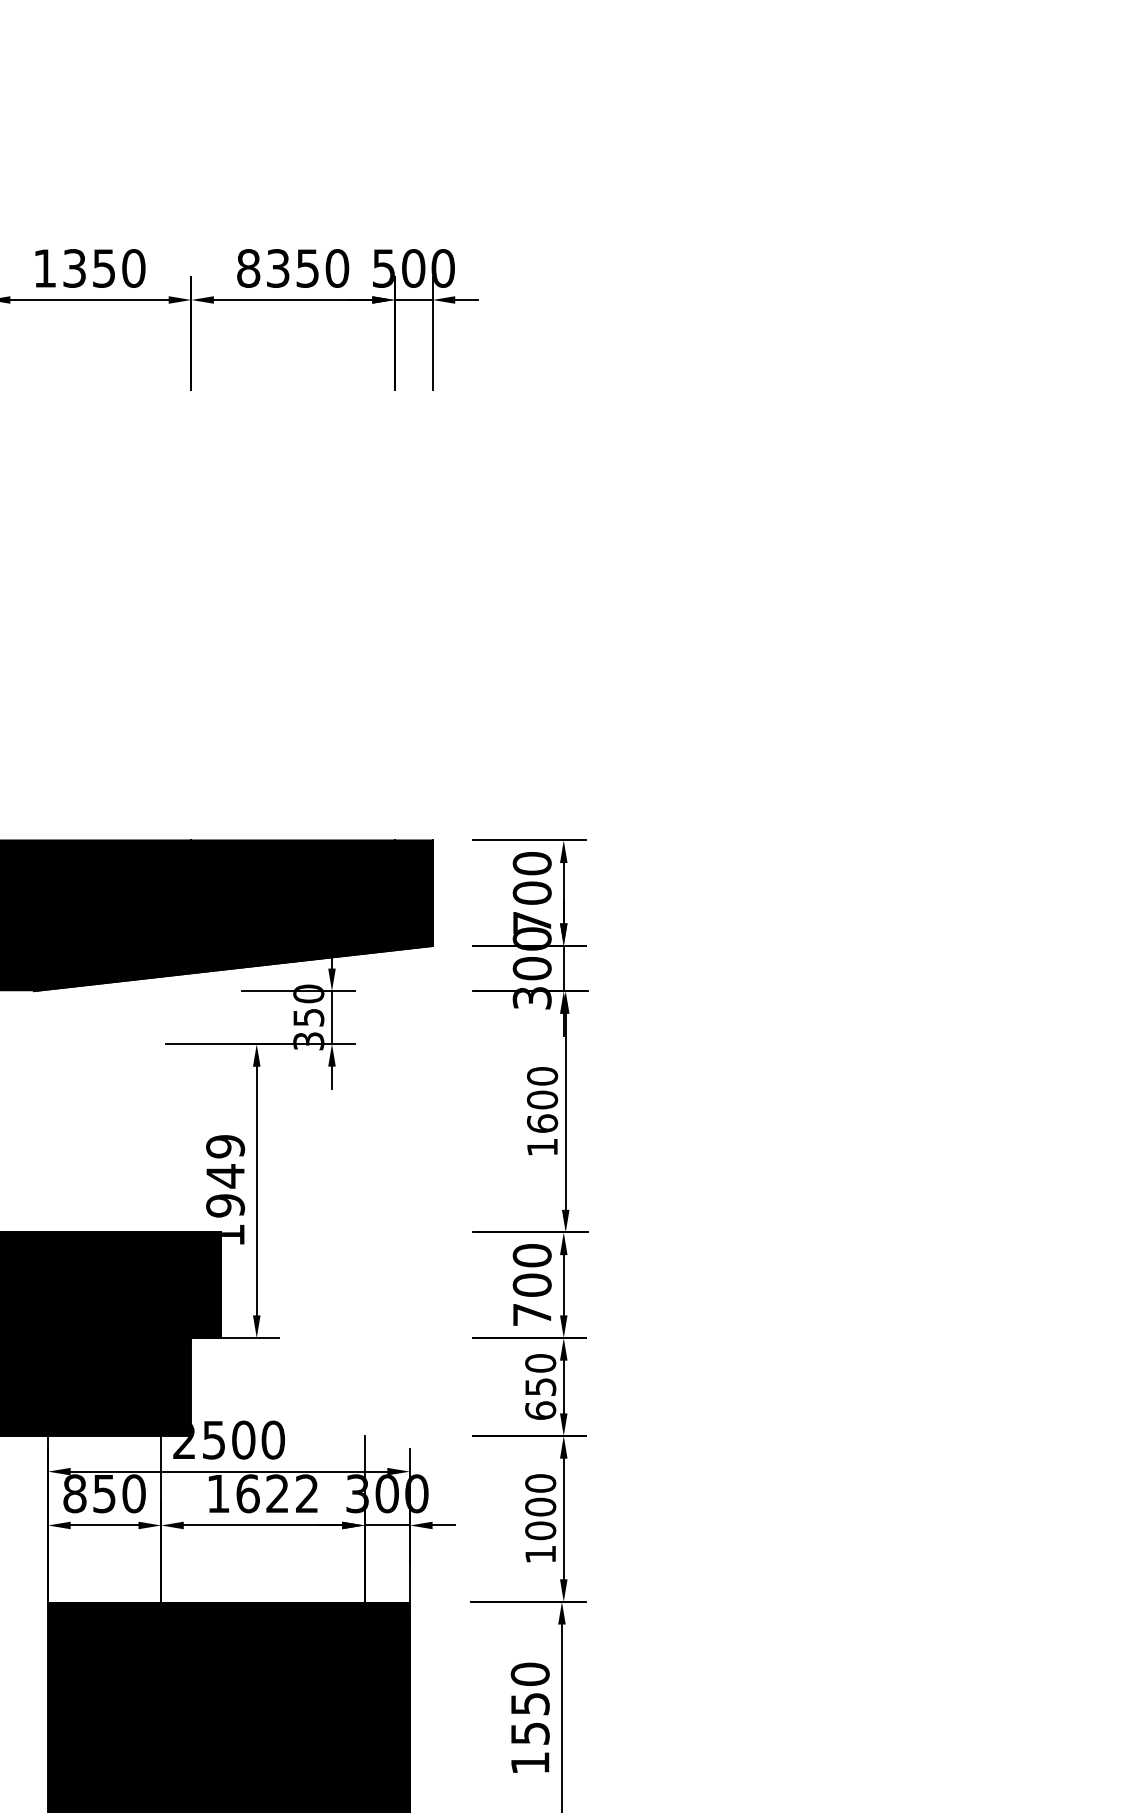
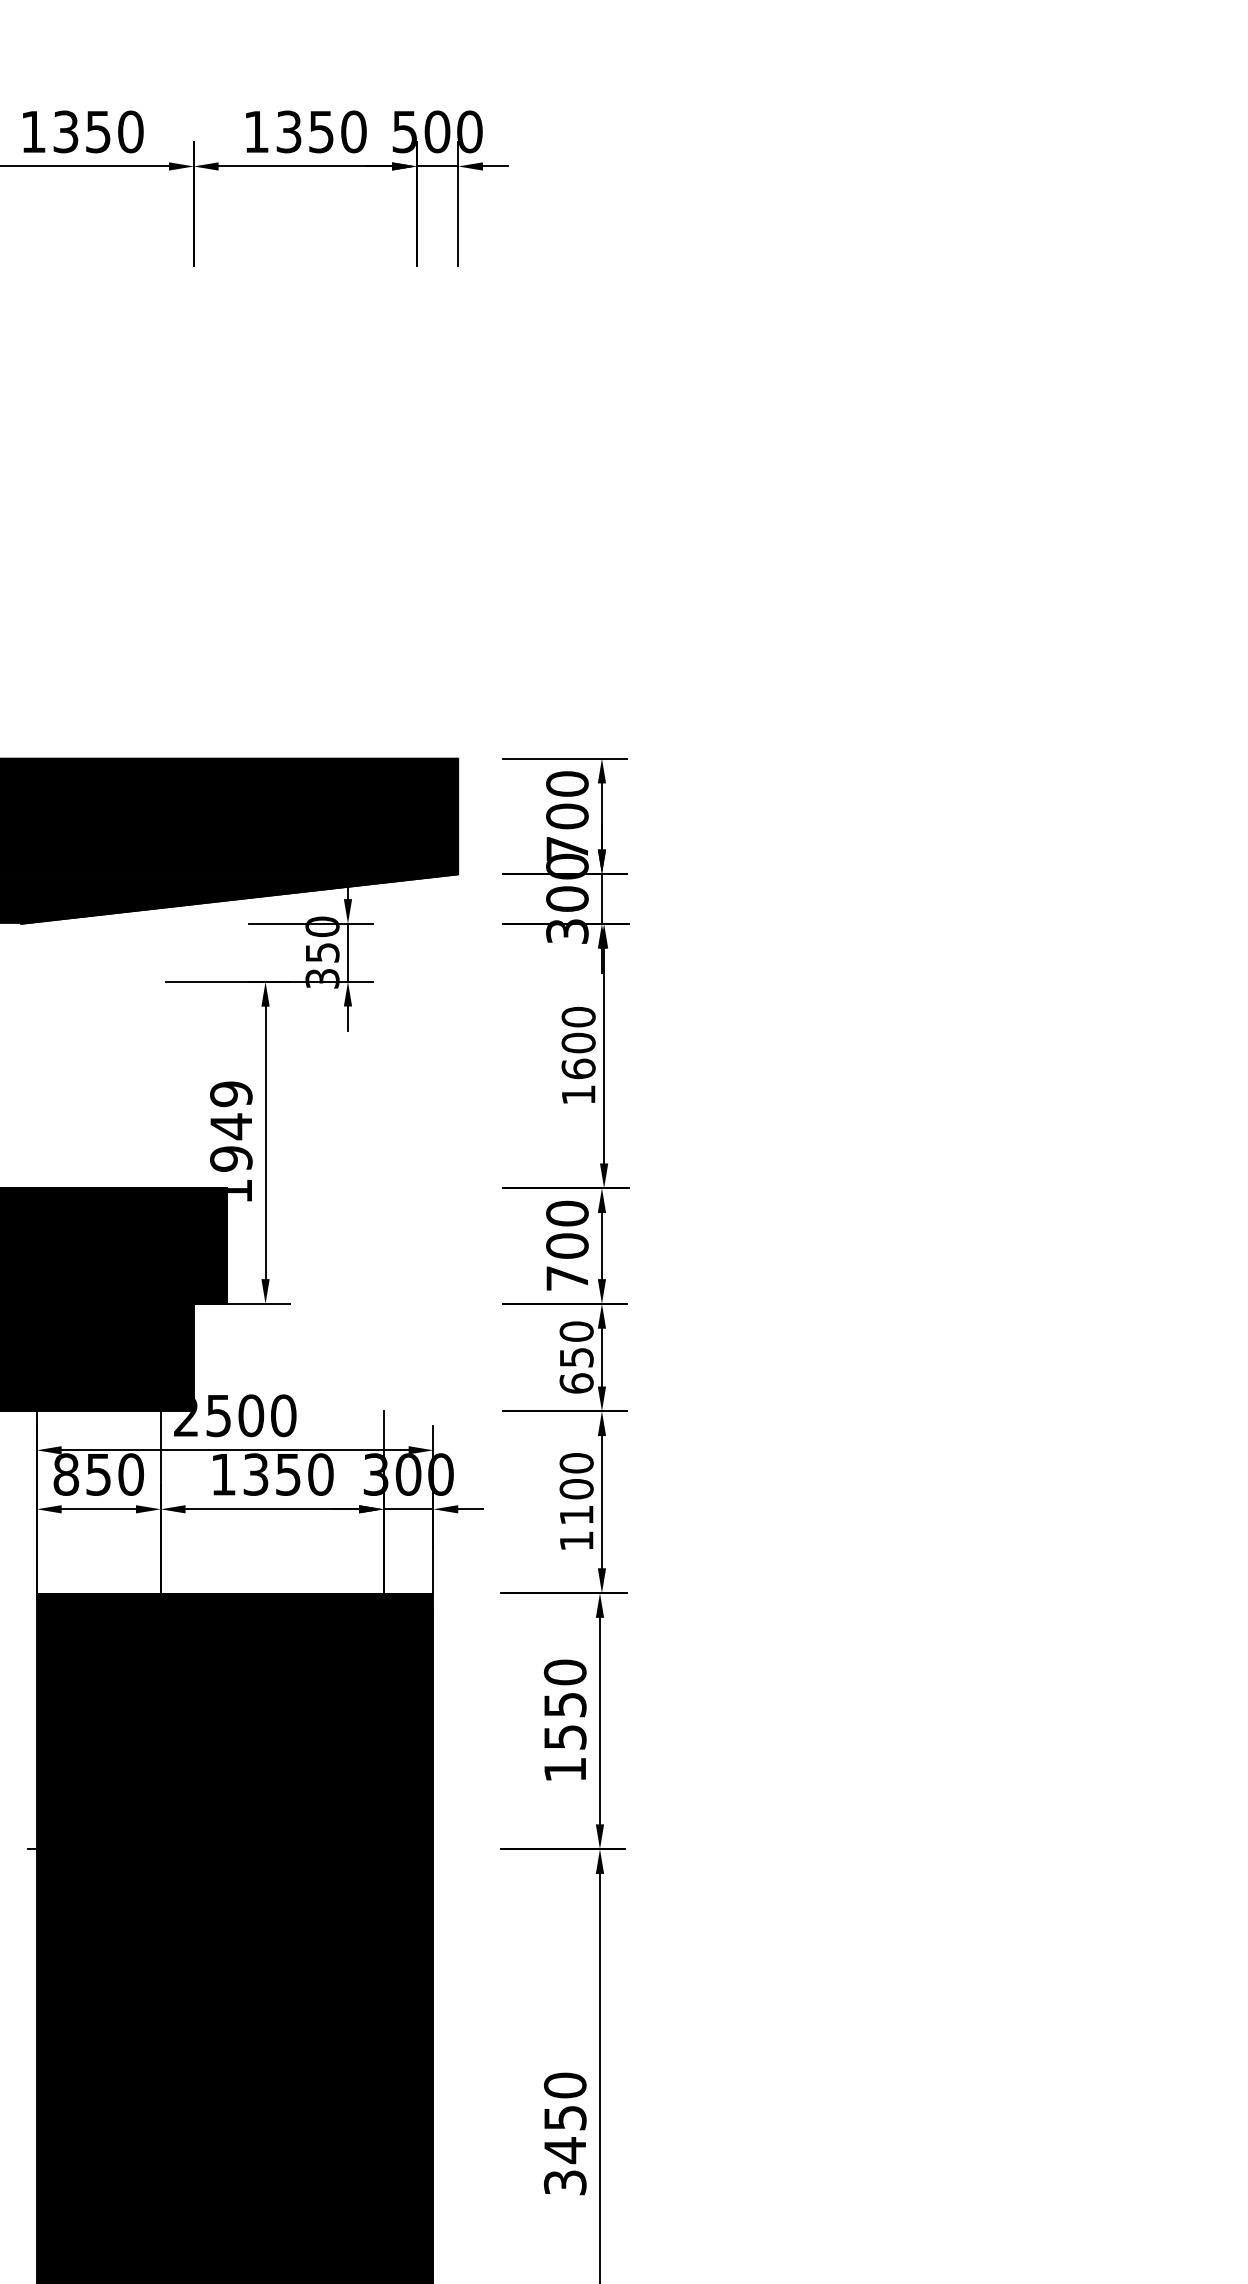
text: (248, 268) -> (256, 131), 8350 -> 1350
text: (277, 1493) -> (288, 1474), 1622 -> 1350
text: (540, 1530) -> (576, 1514), 1000 -> 1100

